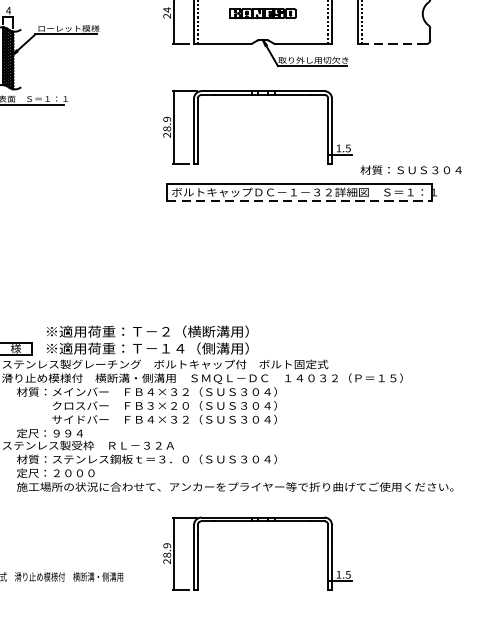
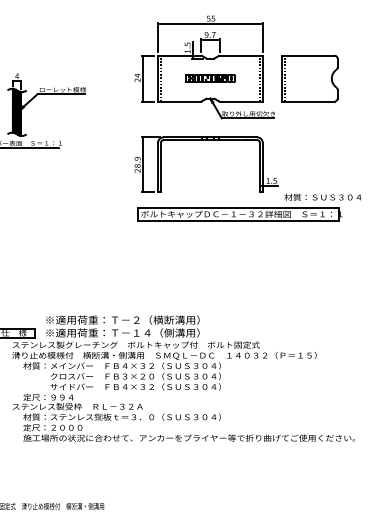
line: (392, 43) -> (308, 101), dashed -> solid
line: (299, 201) -> (238, 221), dashed -> solid
part: (257, 521) -> (206, 464), removed

